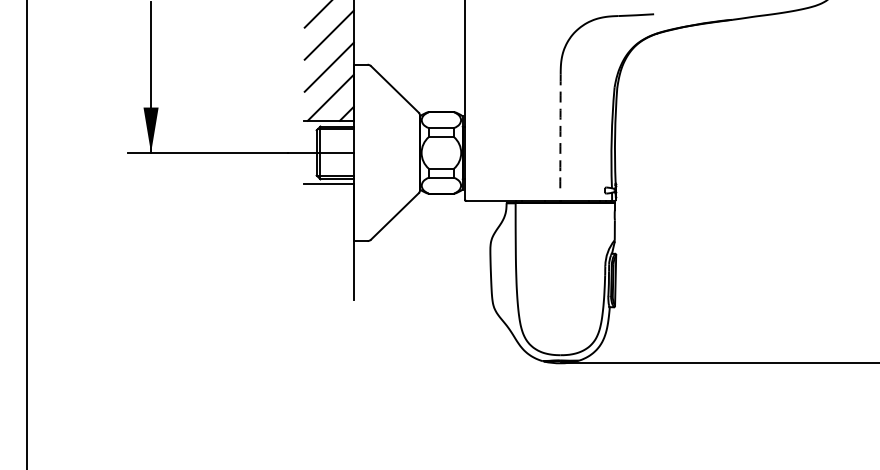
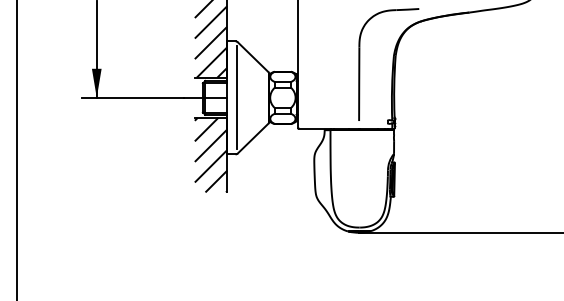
arc: (560, 132) -> (359, 84), dashed -> solid
line: (370, 152) -> (237, 97), added
hatch: (328, 241) -> (210, 154), added

